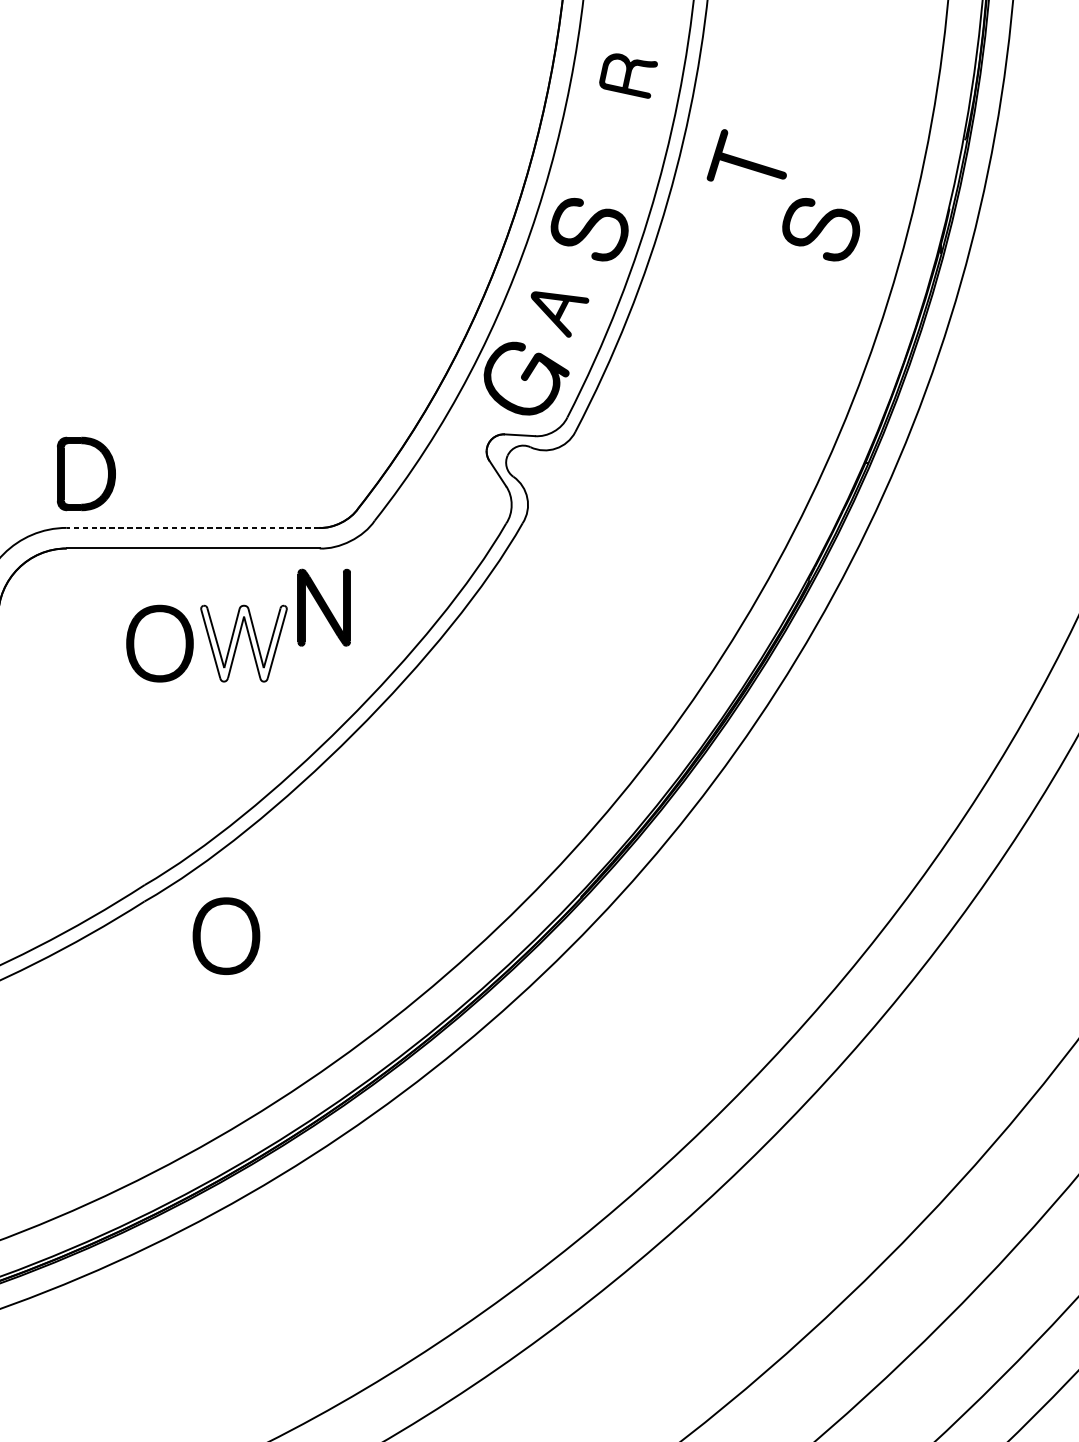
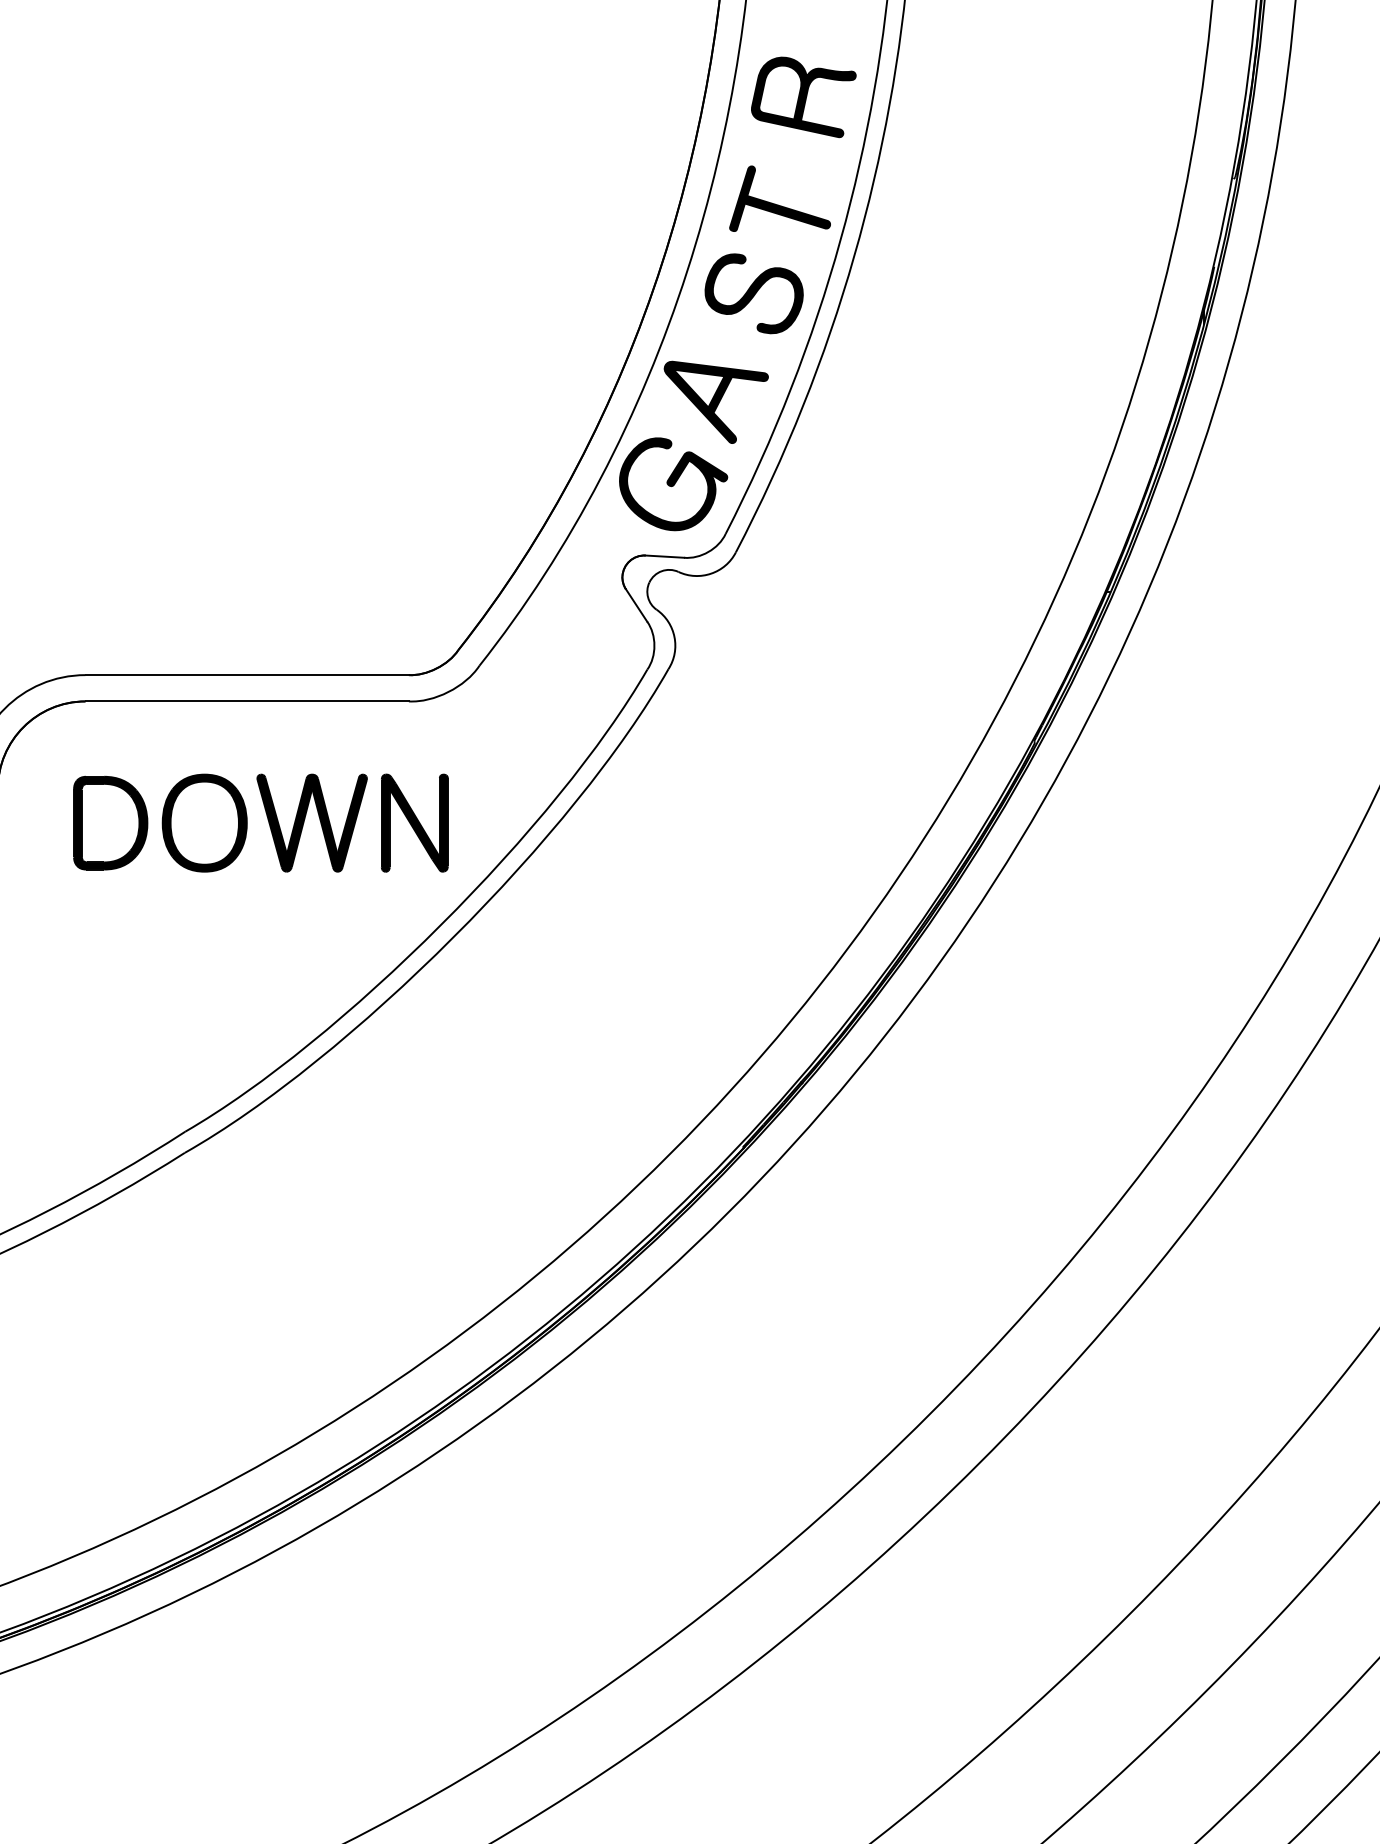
part: (628, 76) -> (803, 97), size x1.43
part: (745, 159) -> (778, 204), moved
part: (820, 229) -> (1049, 293), removed
part: (559, 313) -> (715, 401), size x1.43
part: (86, 473) -> (110, 822), moved
line: (193, 528) -> (247, 675), dashed -> solid
part: (324, 607) -> (414, 822), moved
fill: (243, 643) -> (311, 822), added
part: (226, 935) -> (289, 1196), removed

